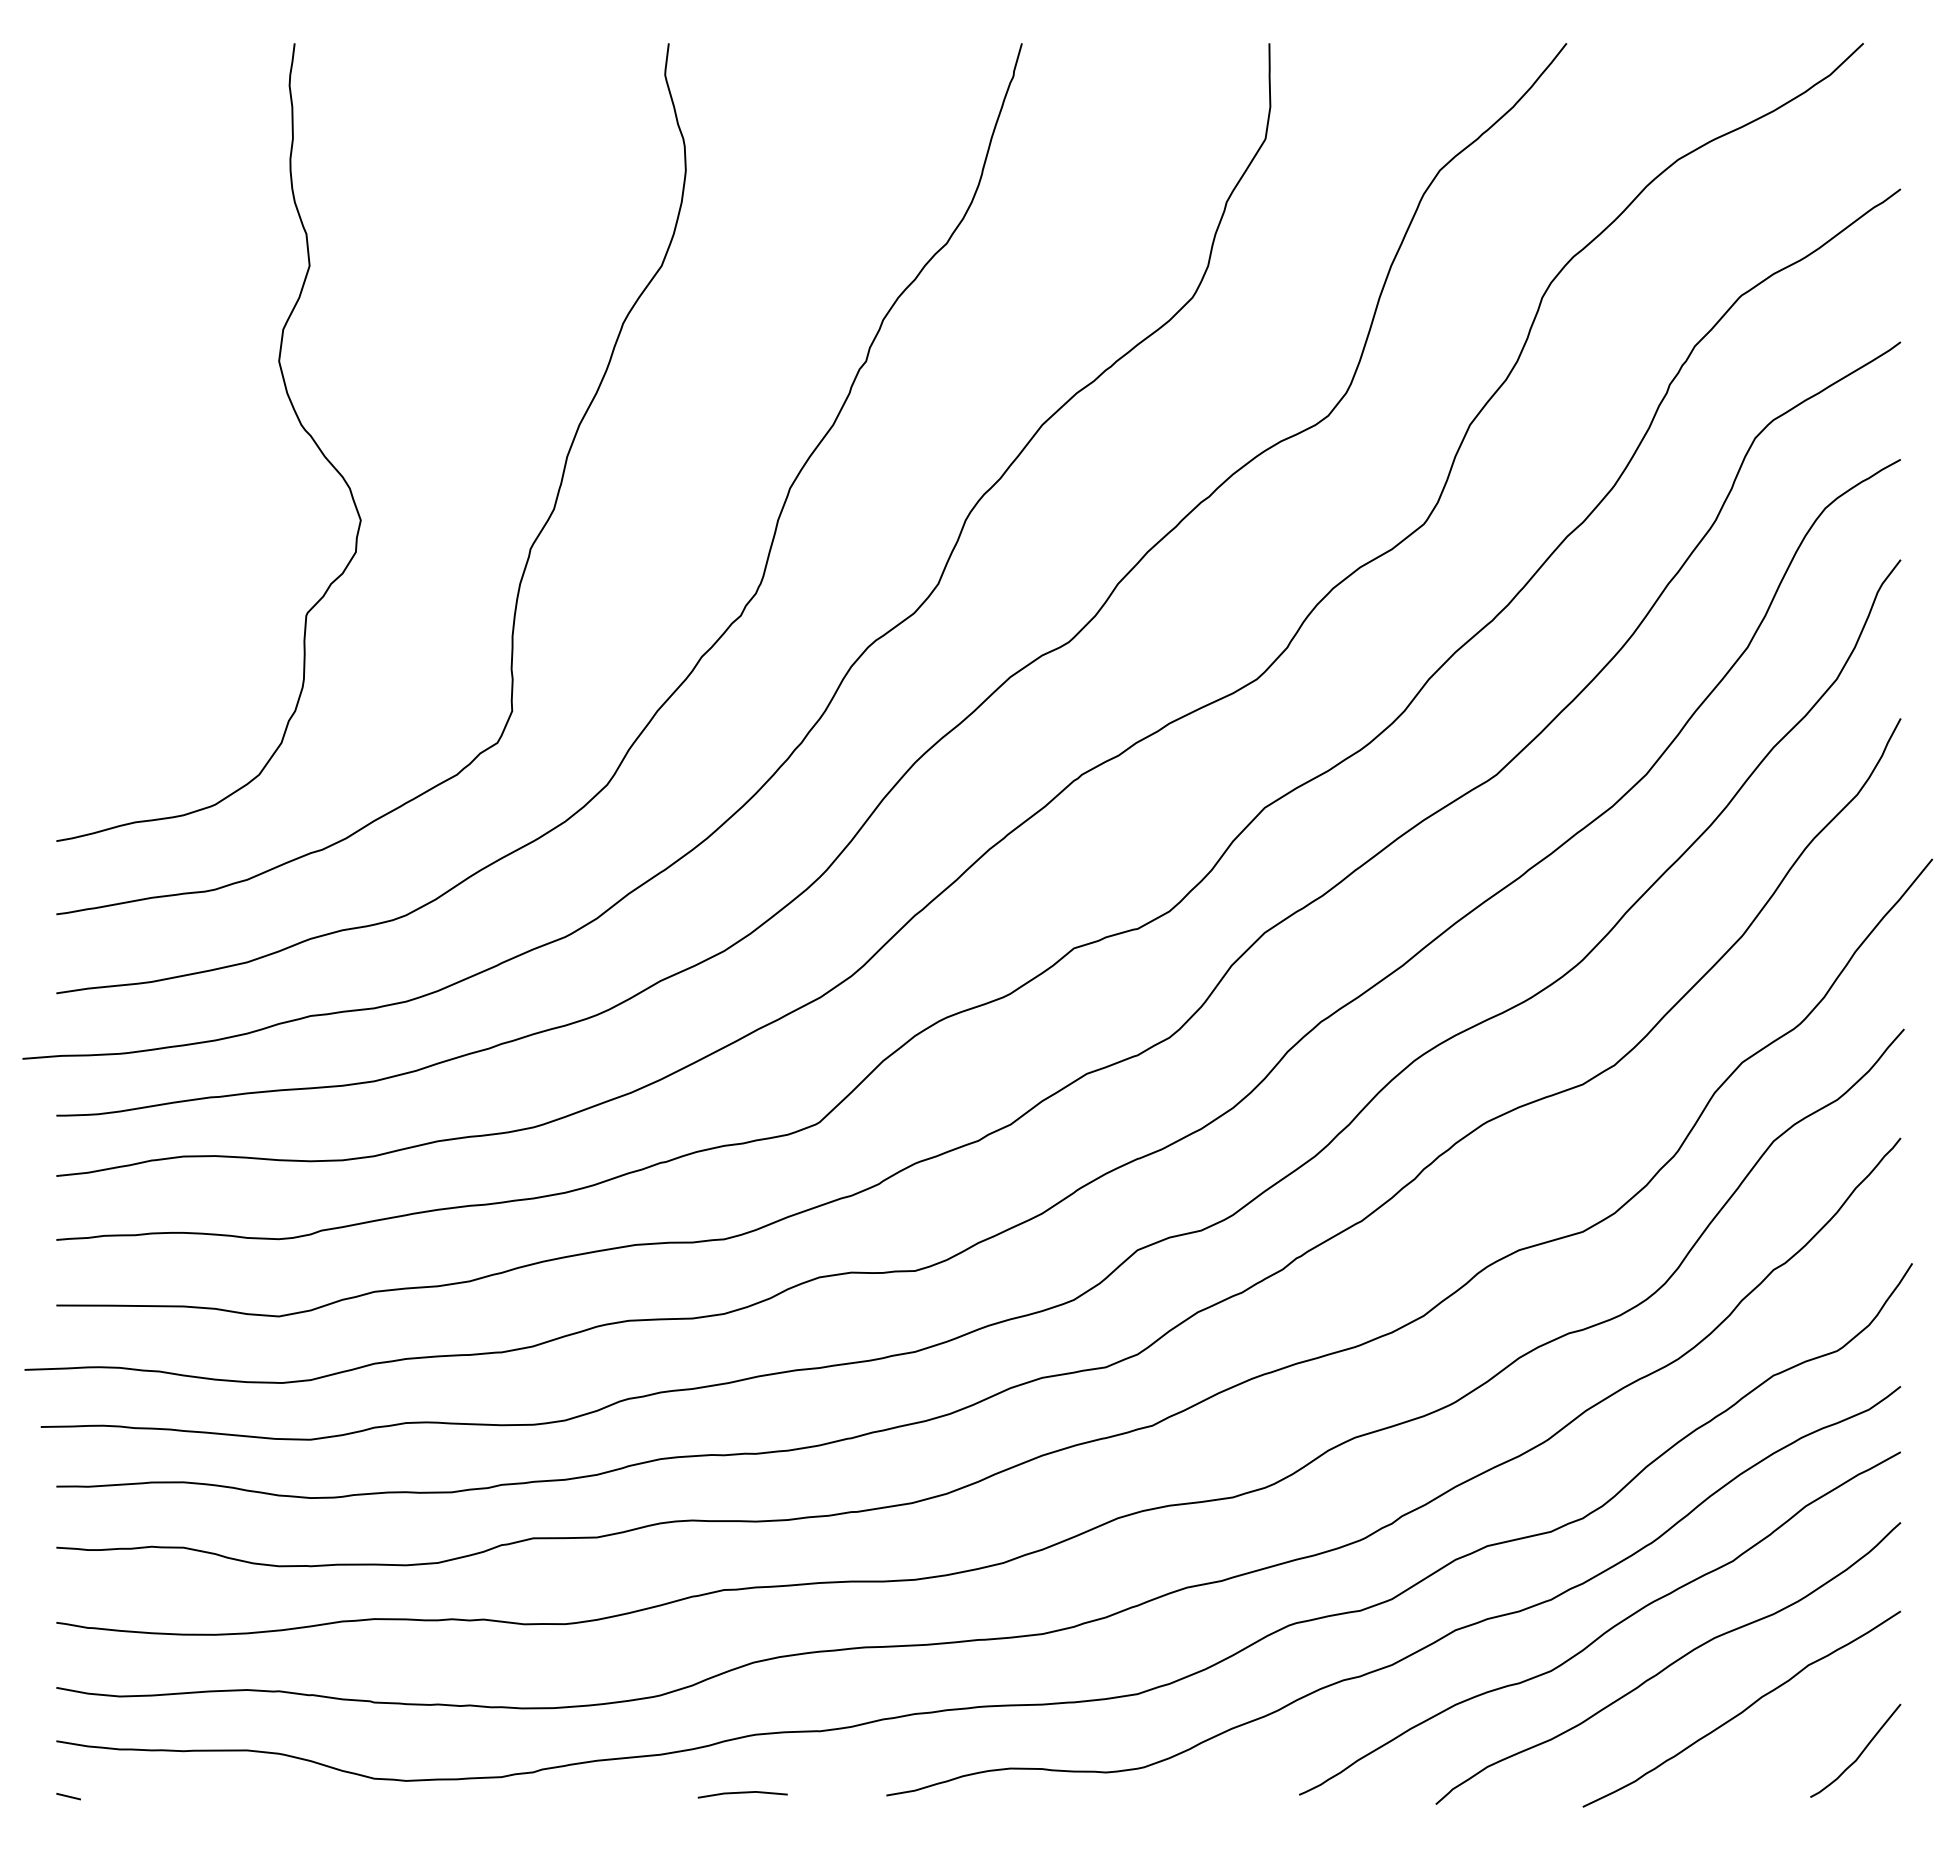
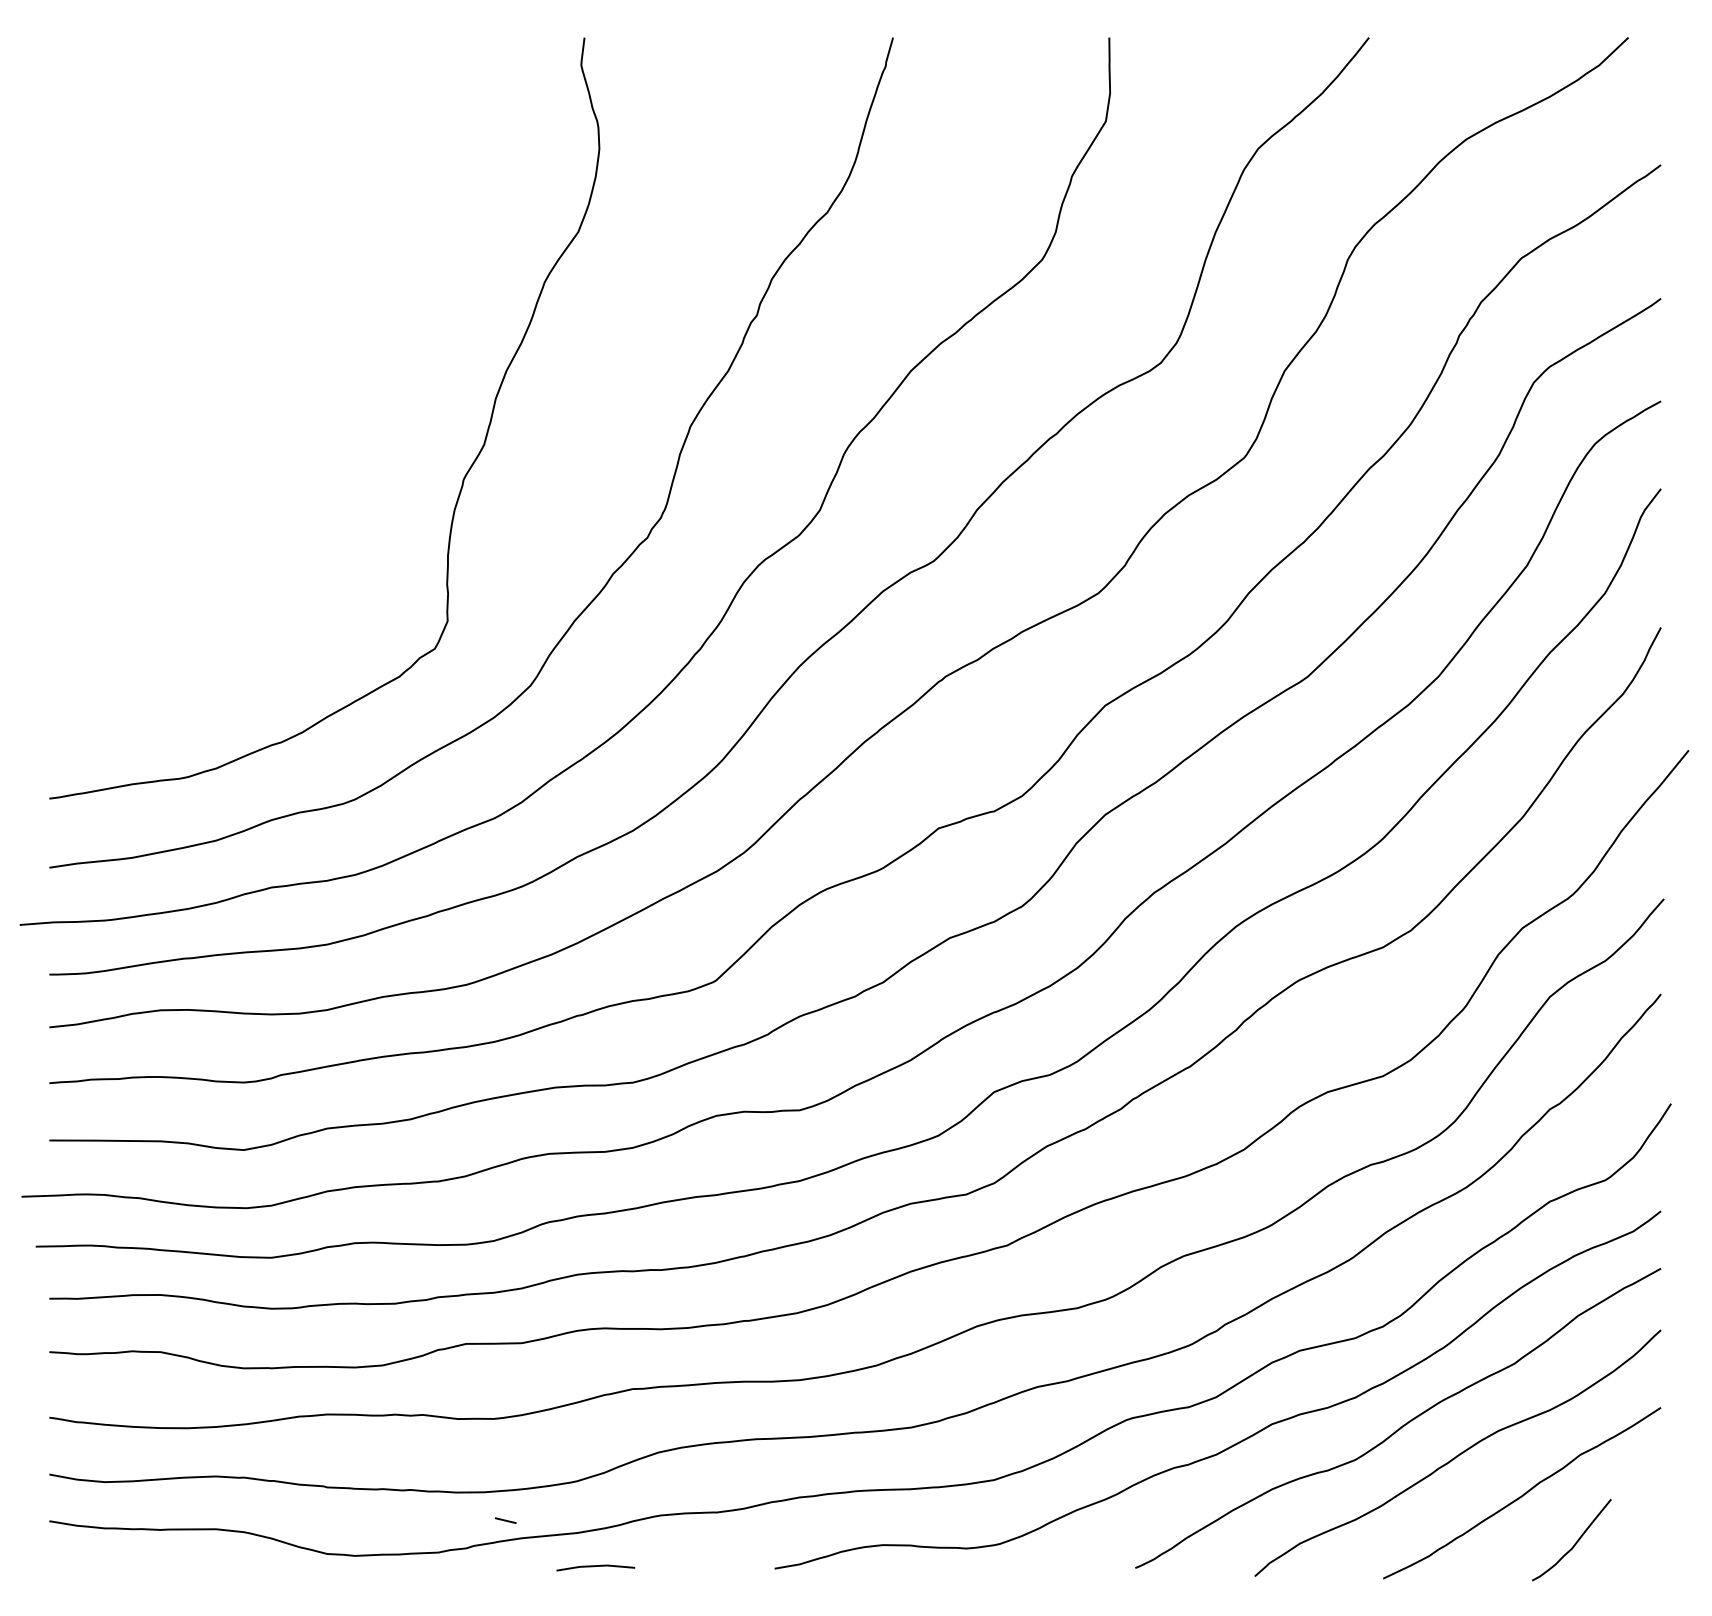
curve: (291, 406) -> (254, 354), removed
curve: (1859, 1754) -> (1575, 1543), moved
line: (742, 1793) -> (595, 1566), moved
line: (68, 1796) -> (505, 1520), moved

